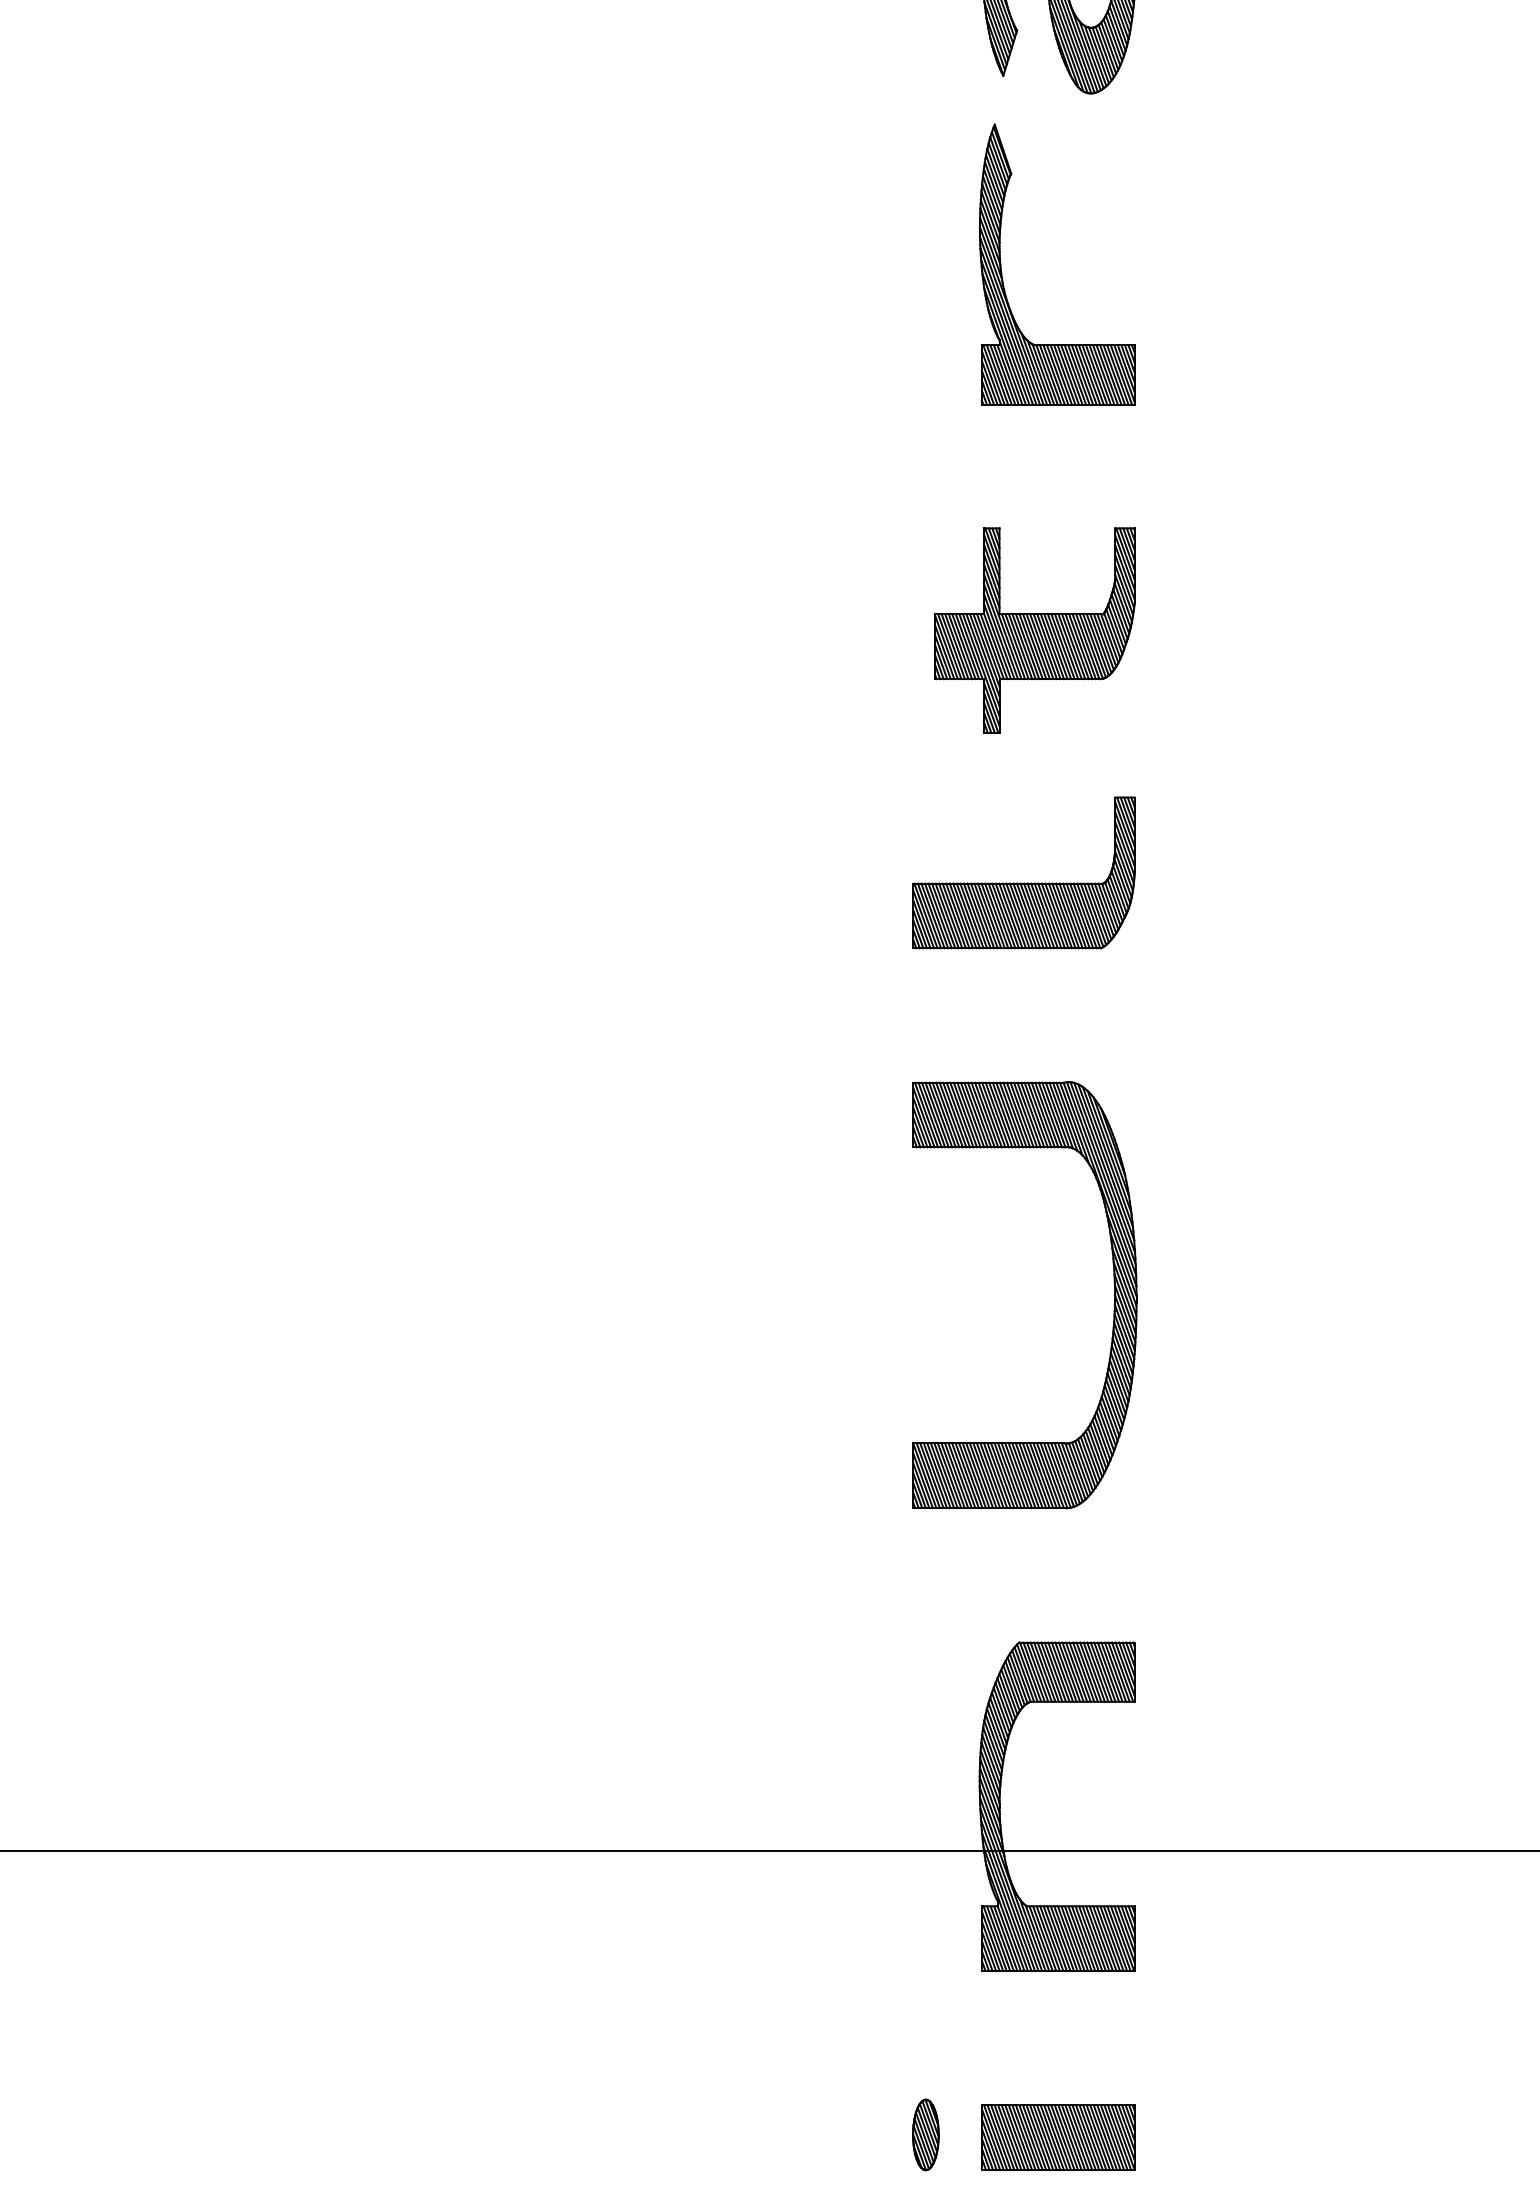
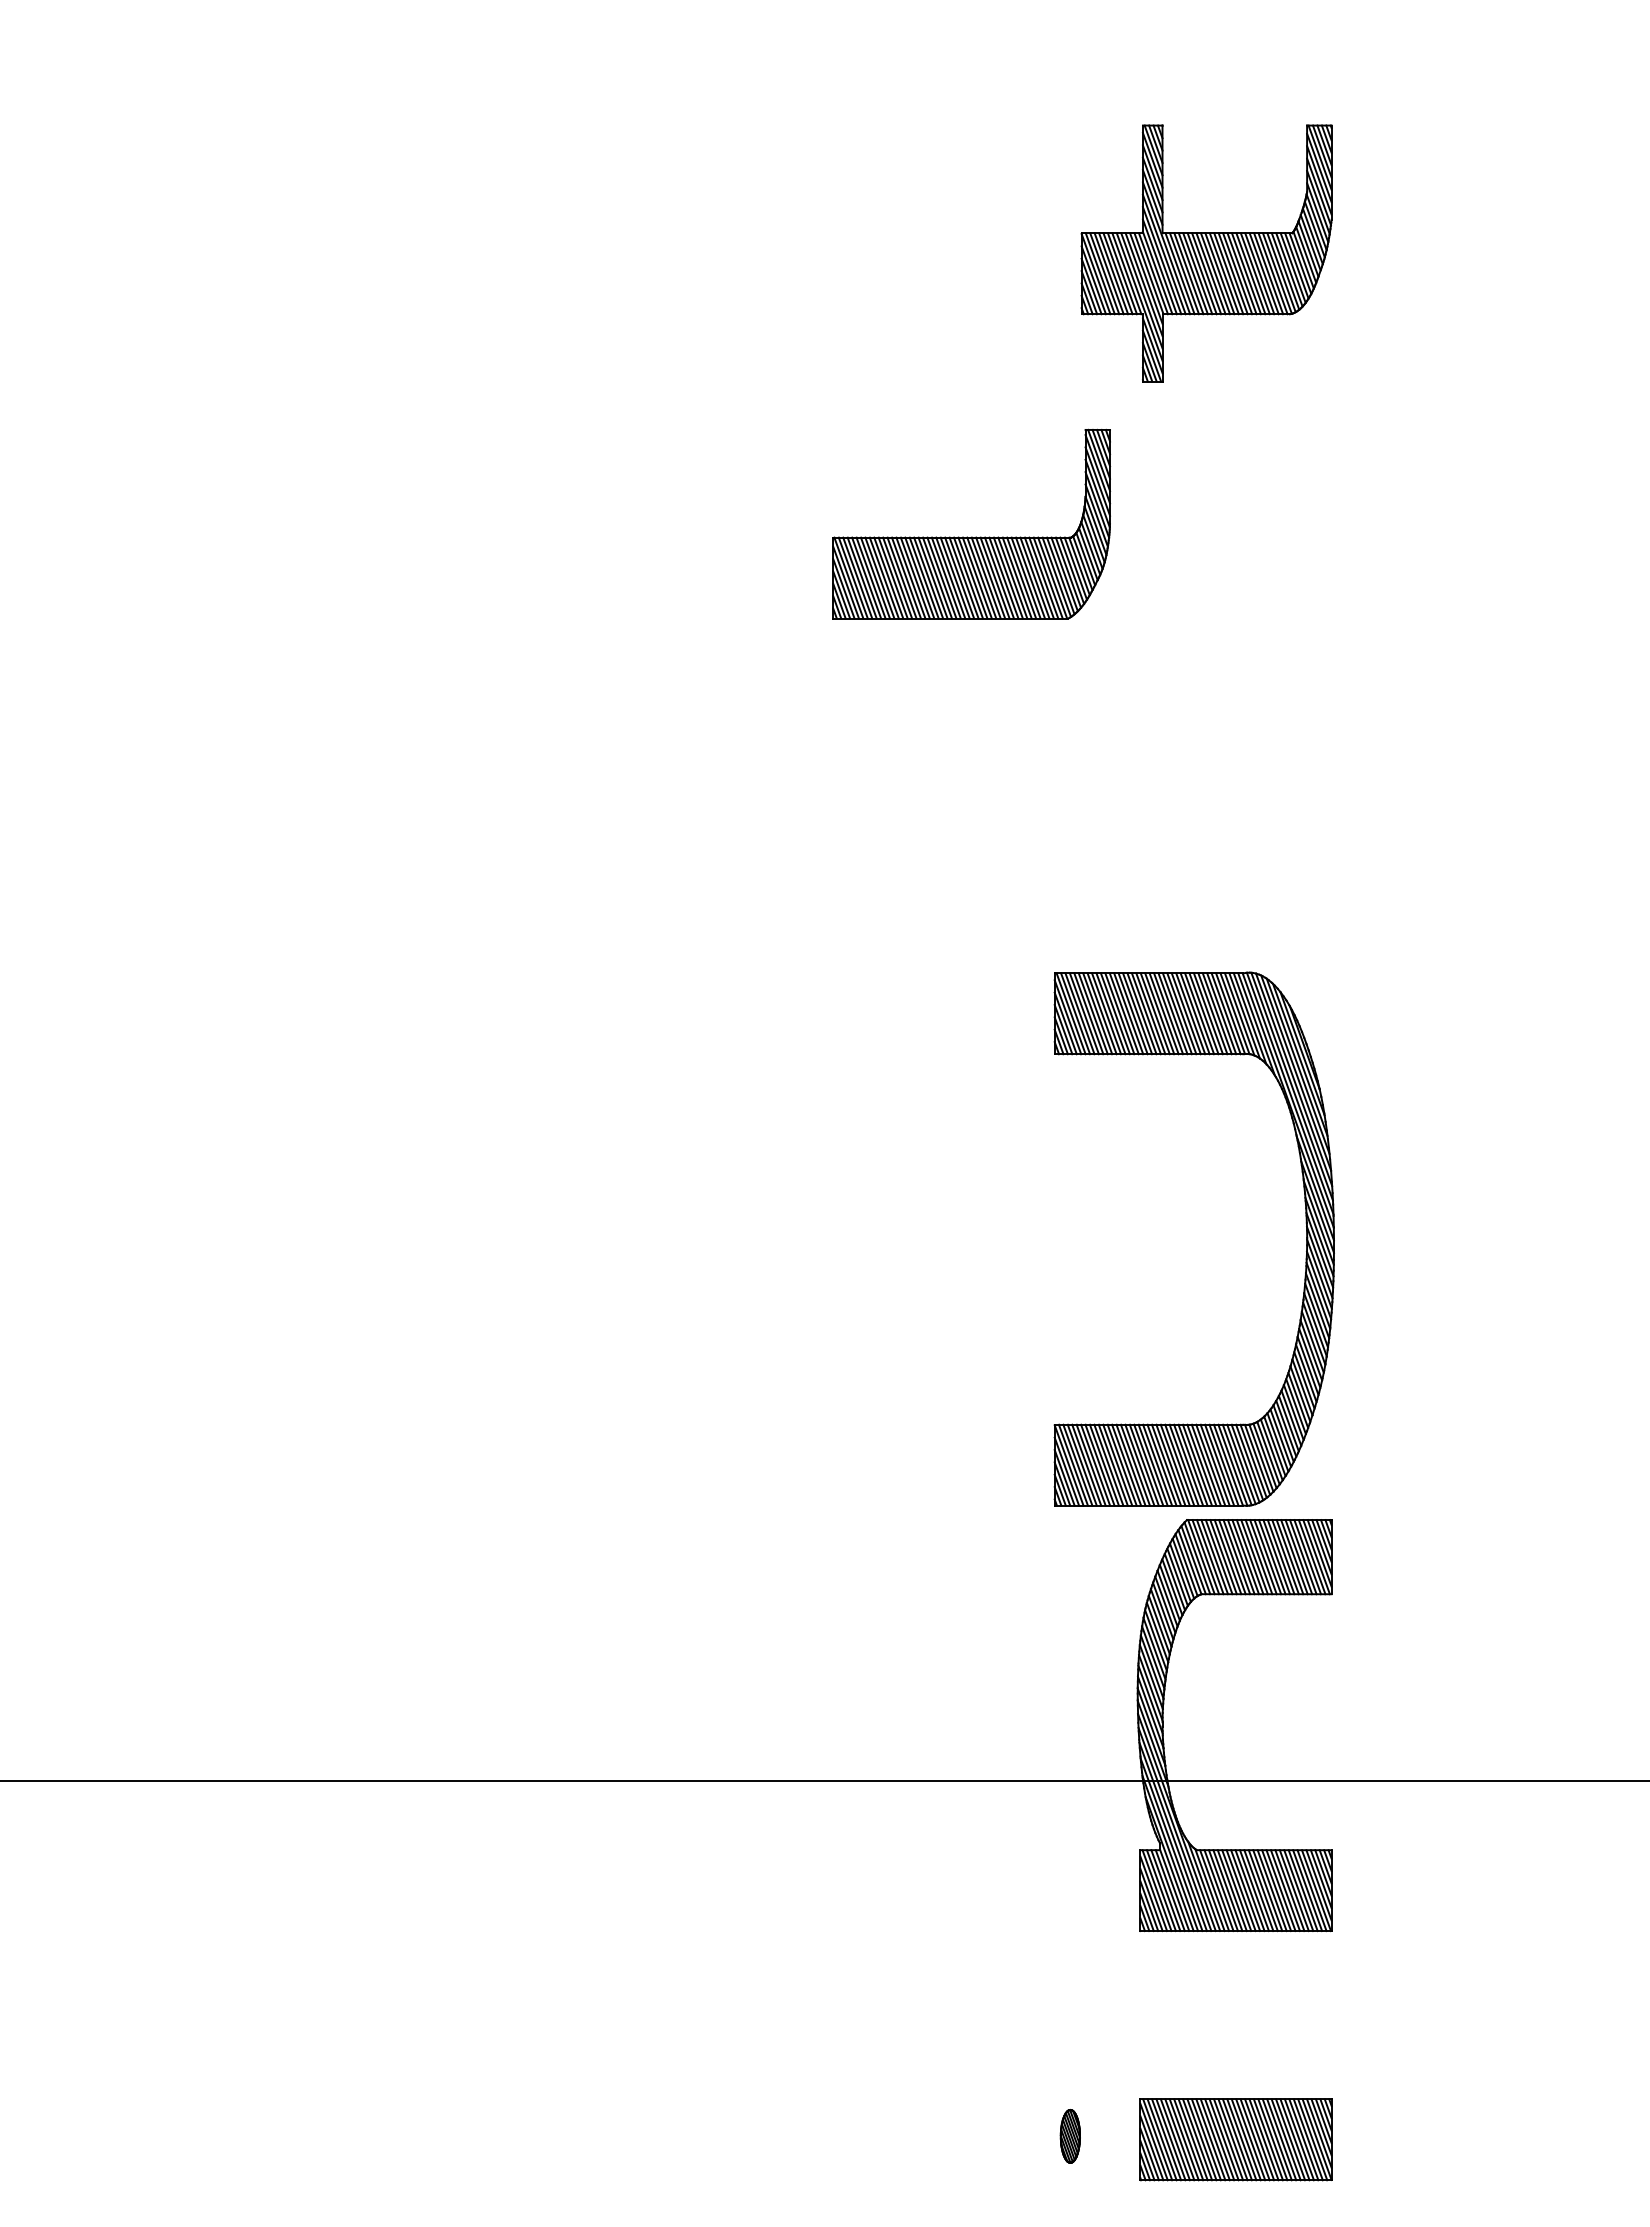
part: (1023, 882) -> (970, 536), moved
part: (1113, 1282) -> (1305, 1223), moved
part: (925, 2134) -> (1069, 2135), size x0.6

